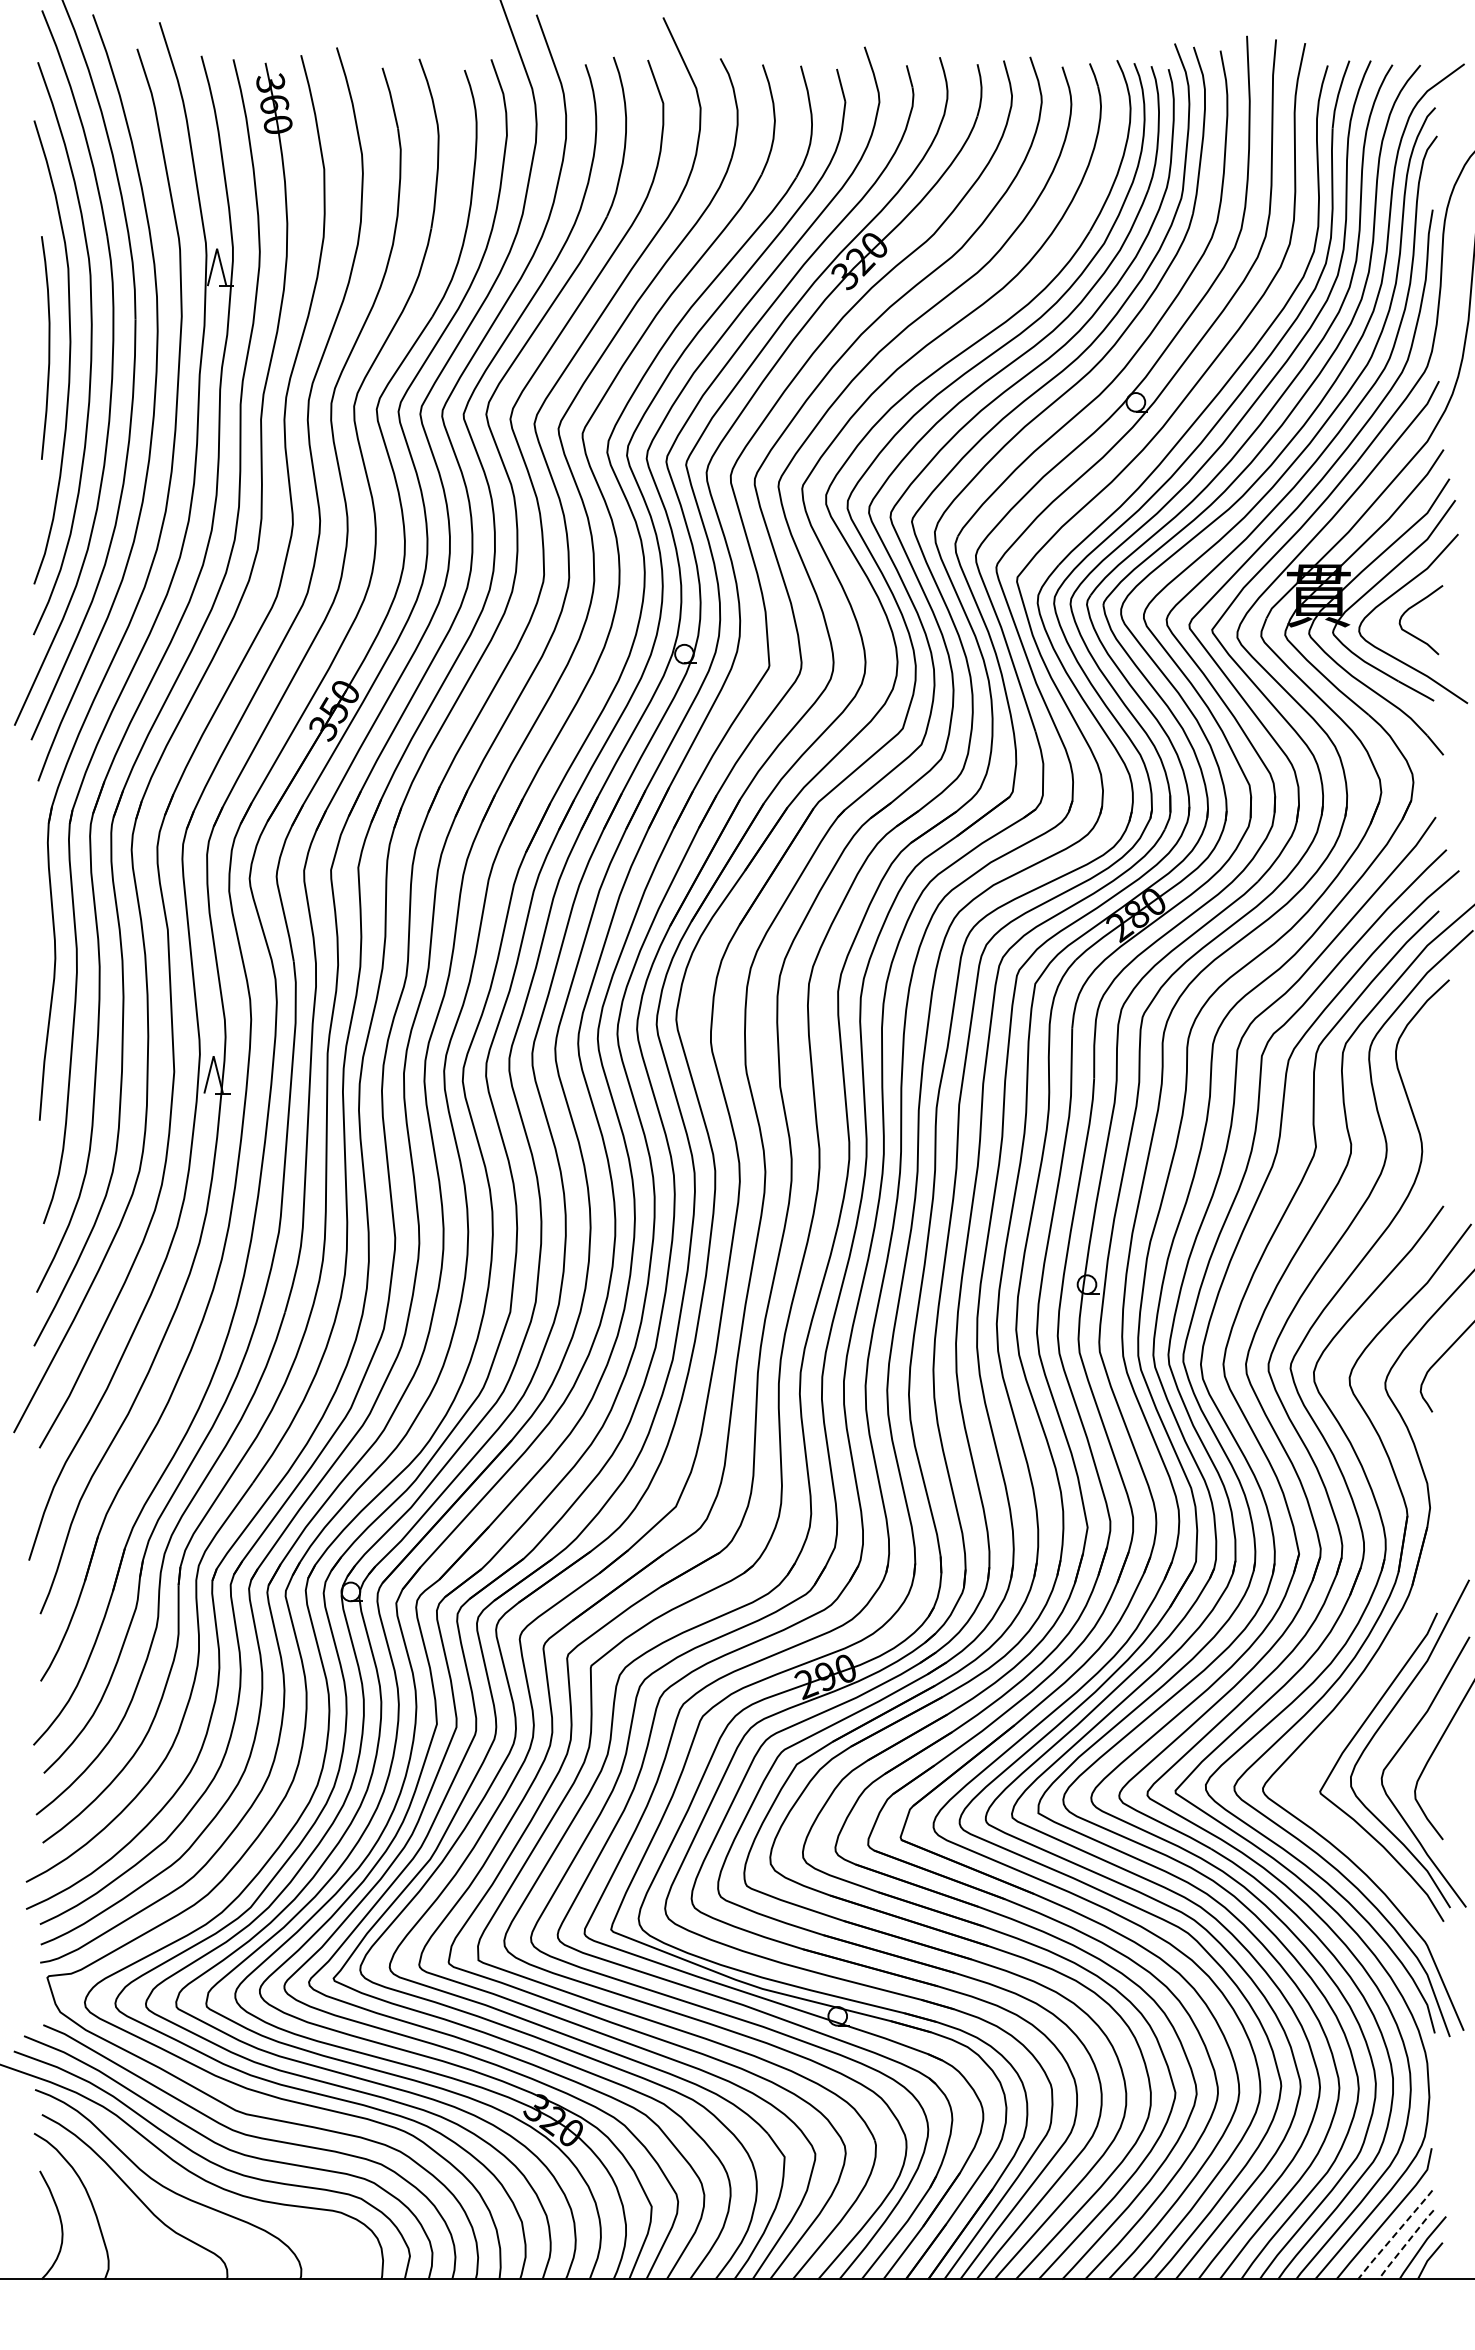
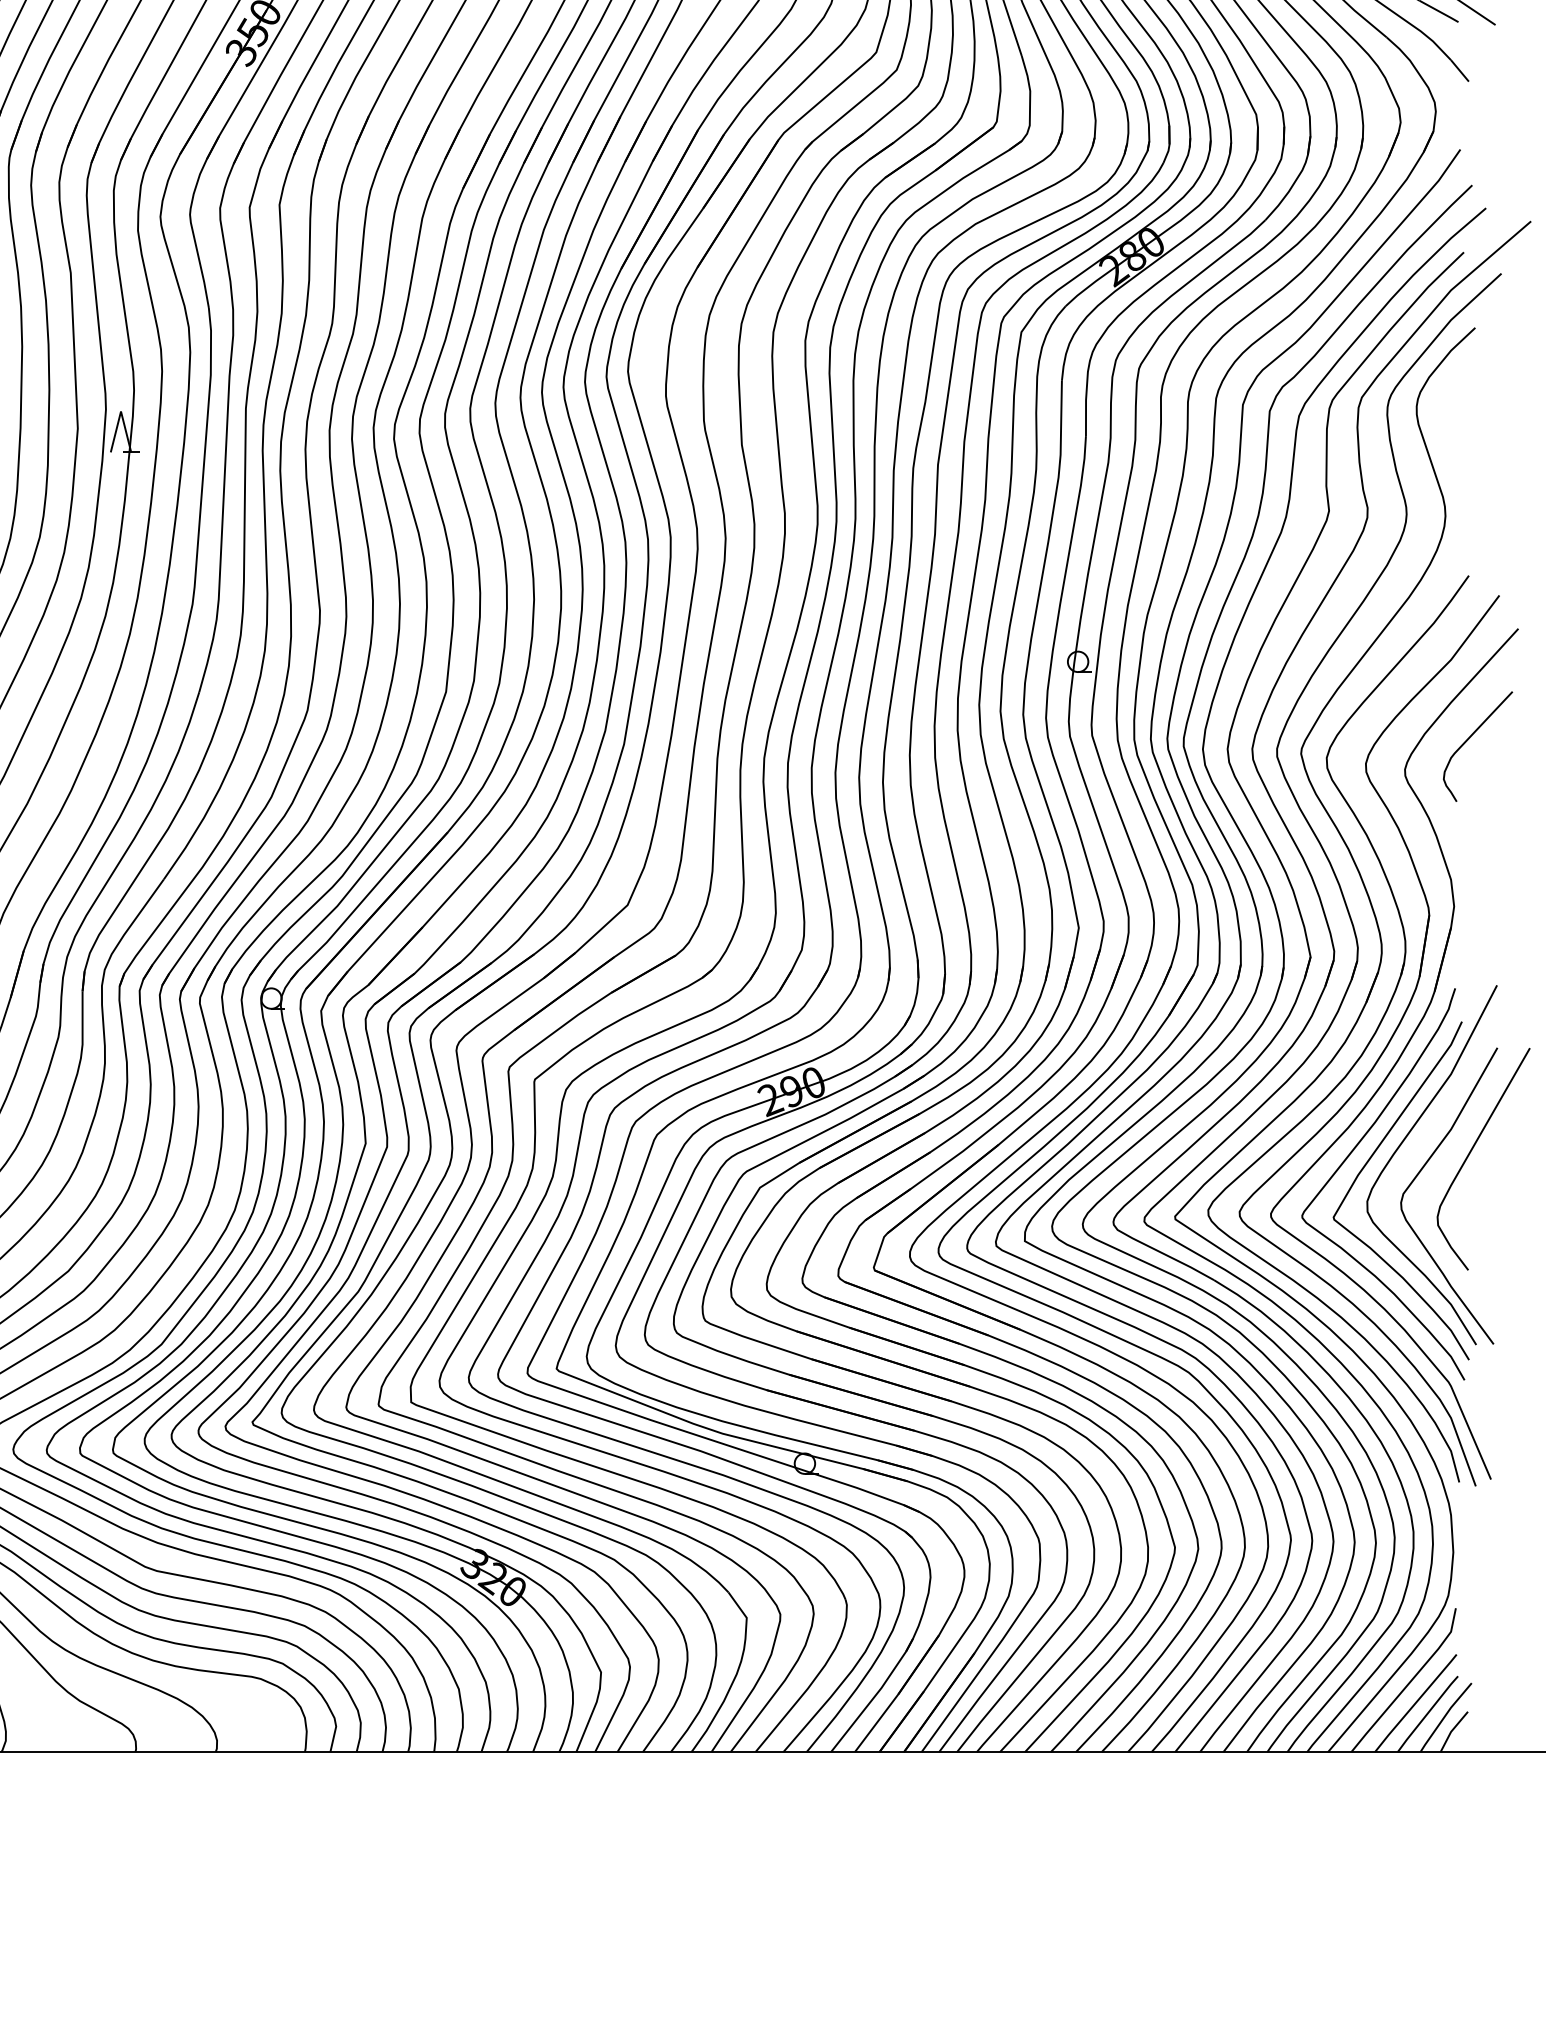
curve: (1334, 1736) -> (1349, 1157), added
line: (1395, 2234) -> (1416, 1702), dashed -> solid
line: (1405, 2244) -> (1427, 1713), dashed -> solid

